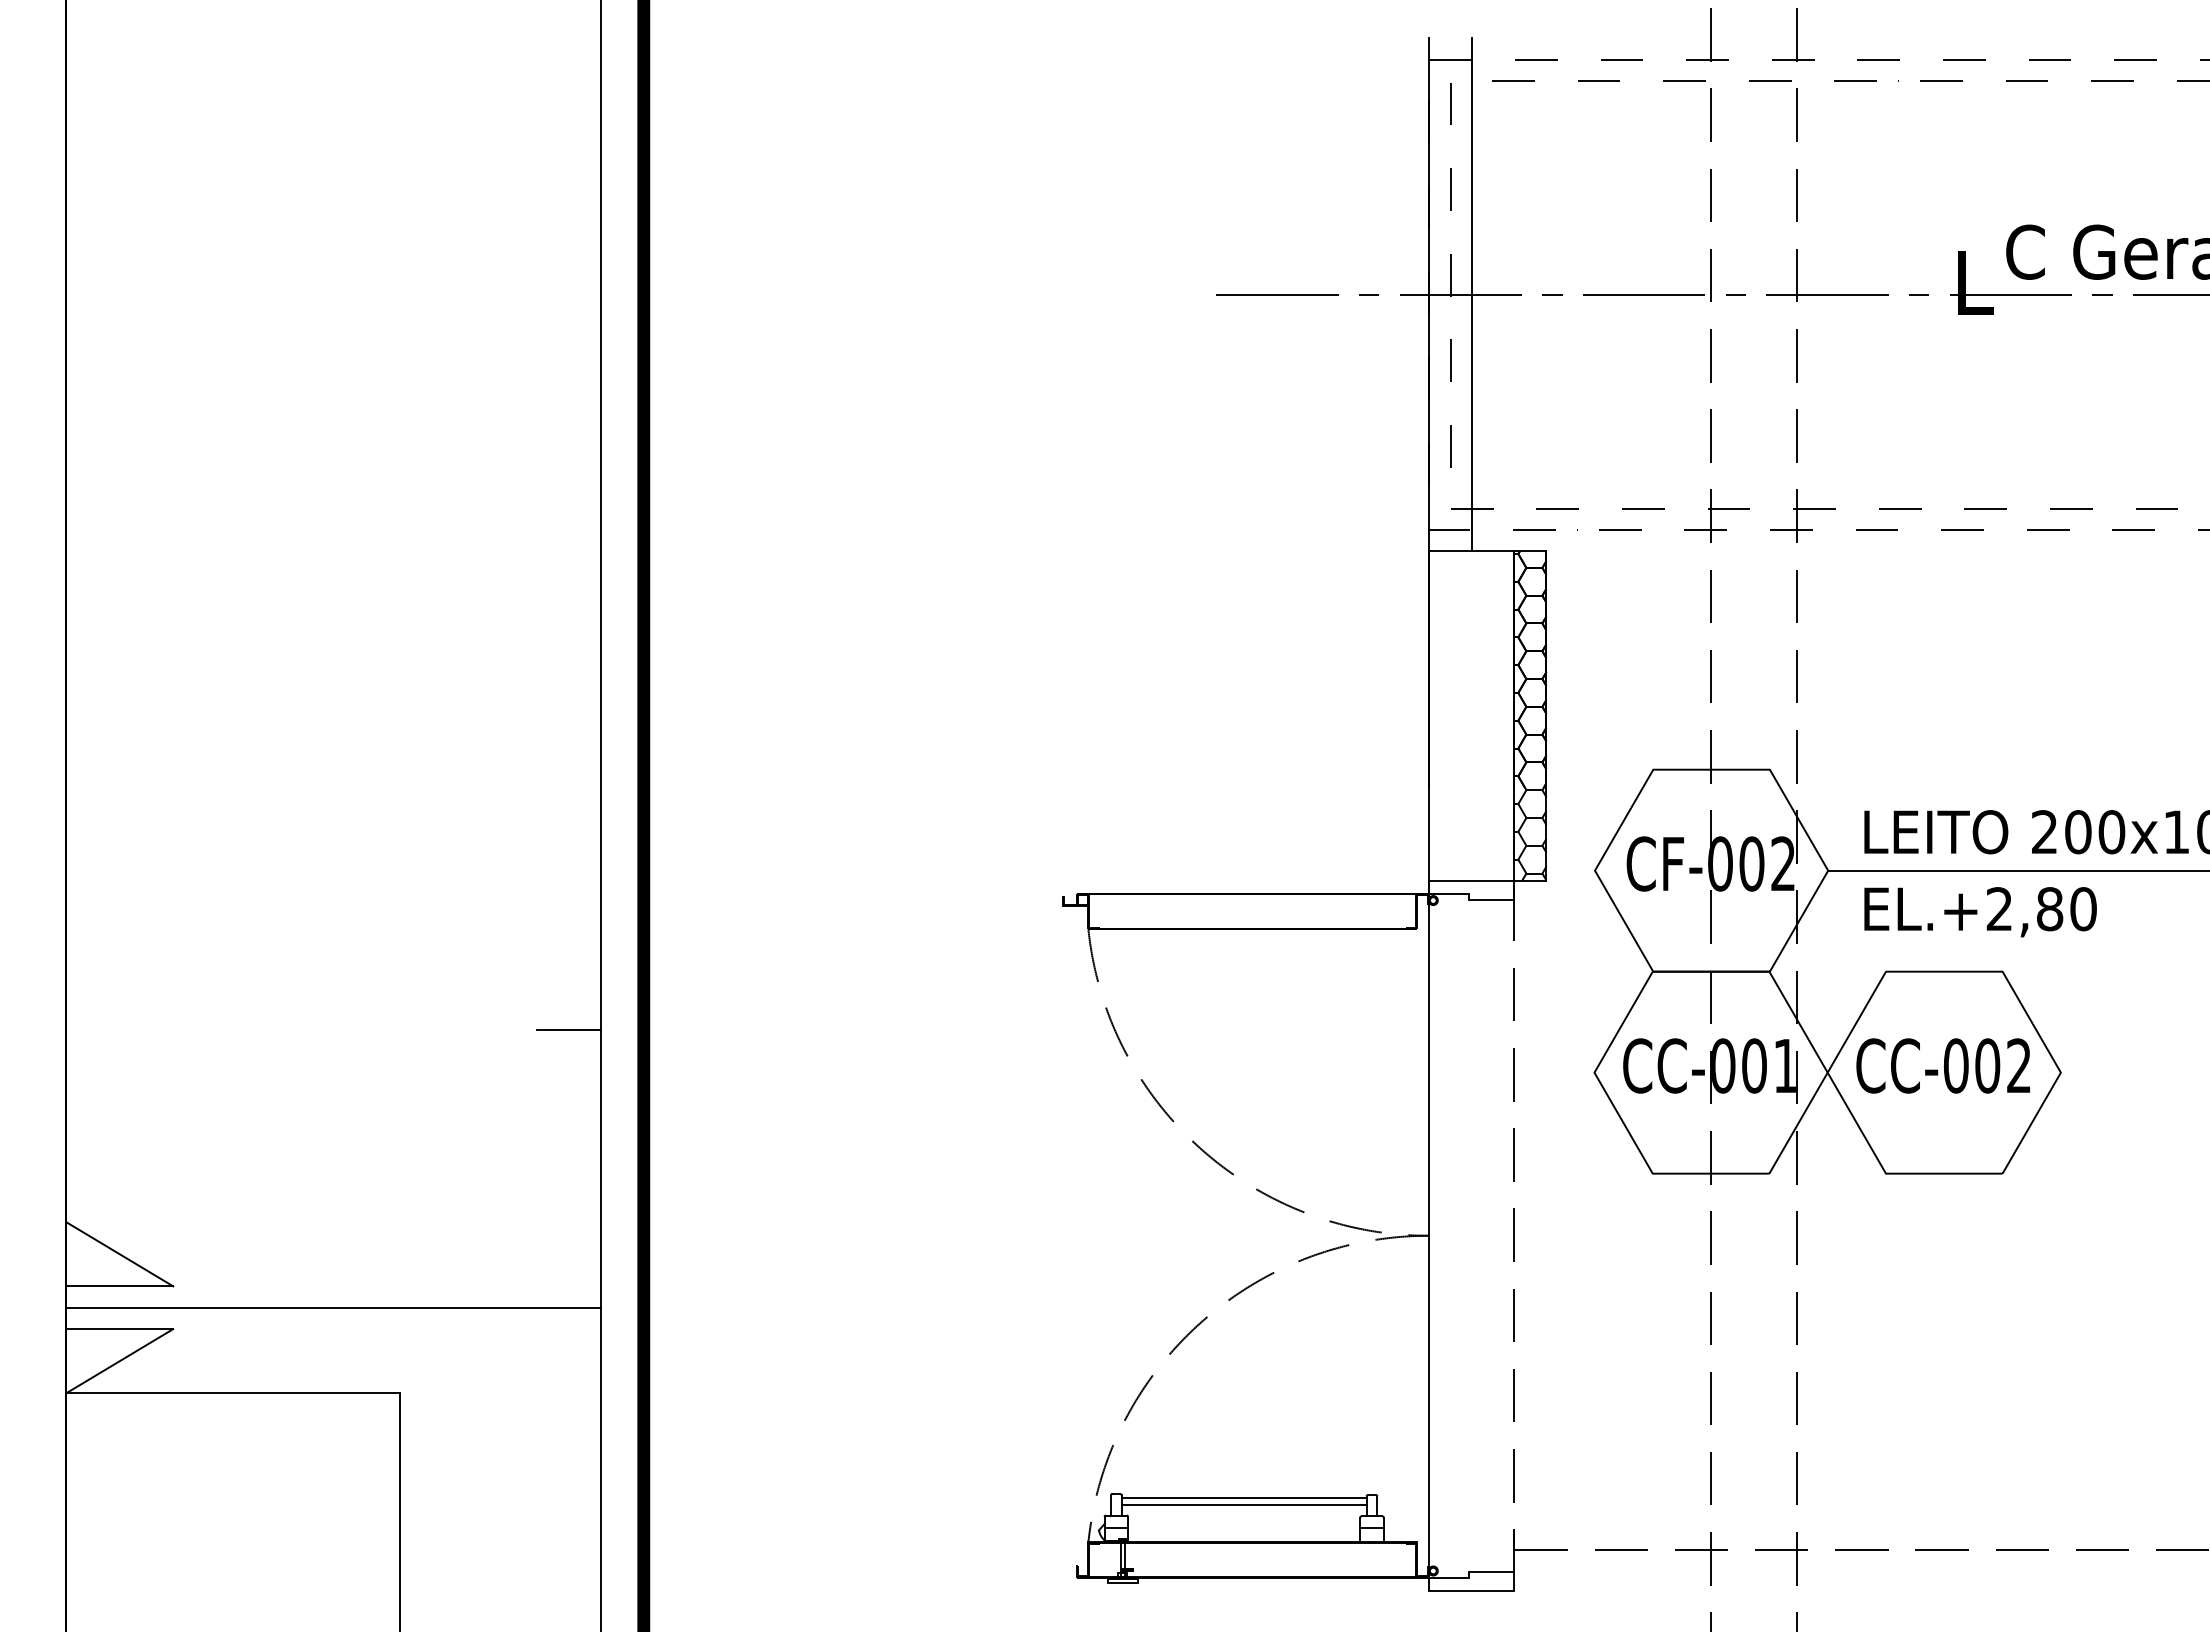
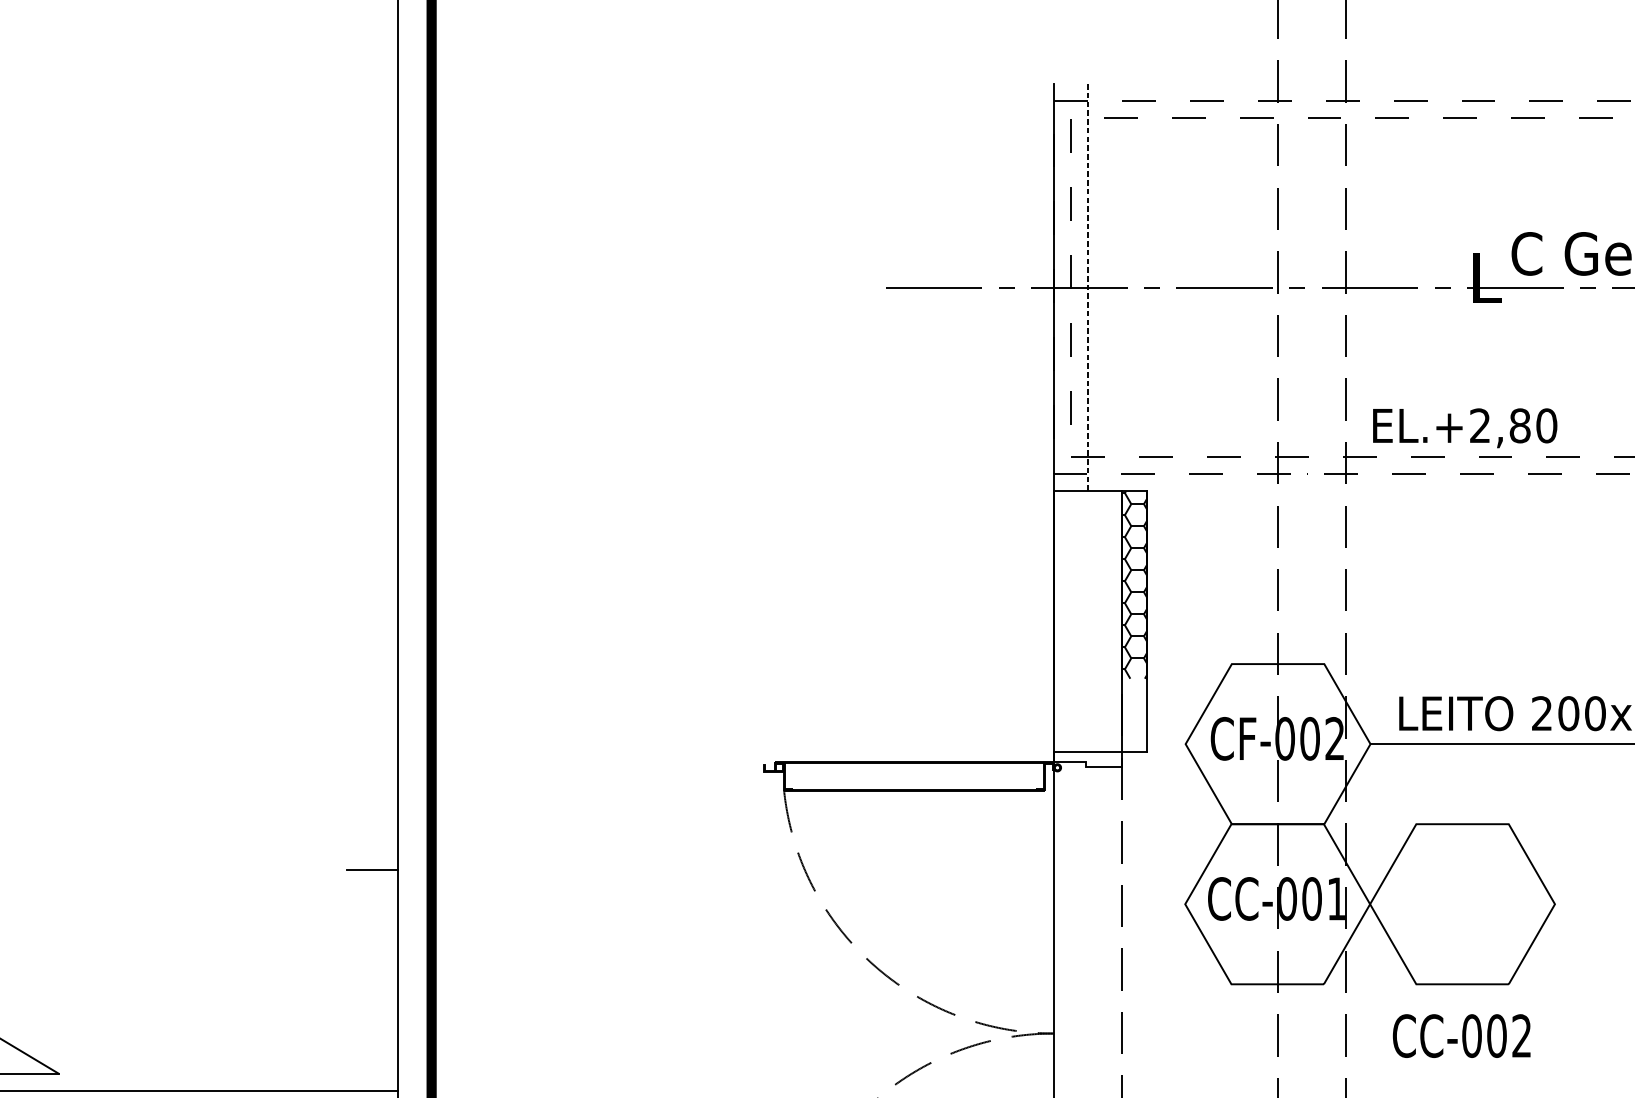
line: (1471, 294) -> (1087, 287), solid -> dashed
hatch: (1530, 715) -> (1134, 621), removed
text: (1980, 912) -> (1465, 428), moved
text: (1942, 1065) -> (1461, 1035), moved

